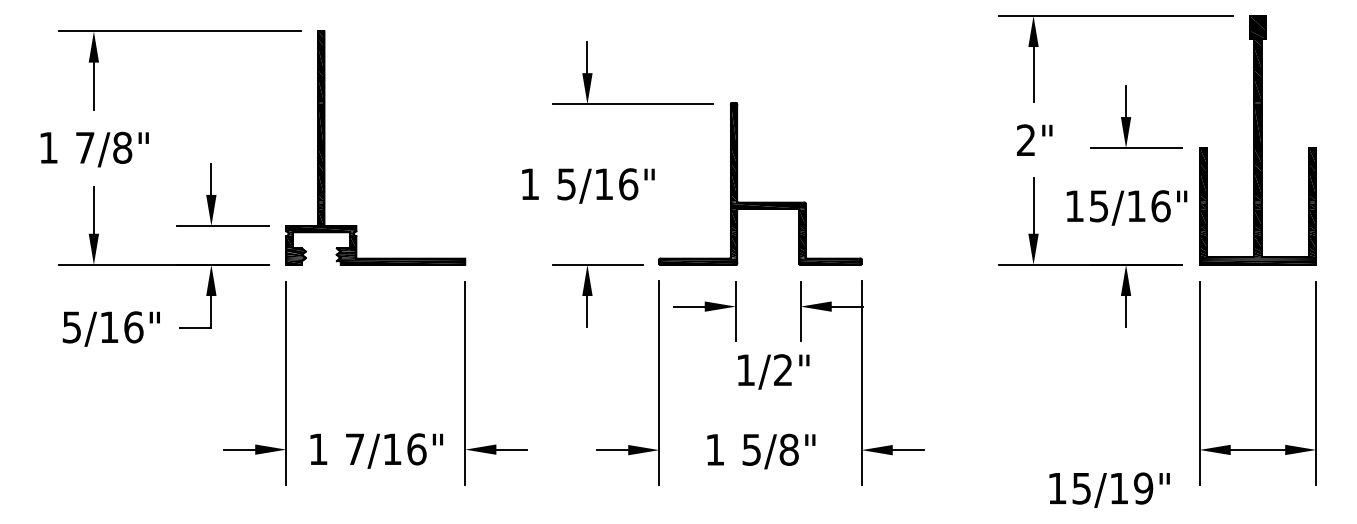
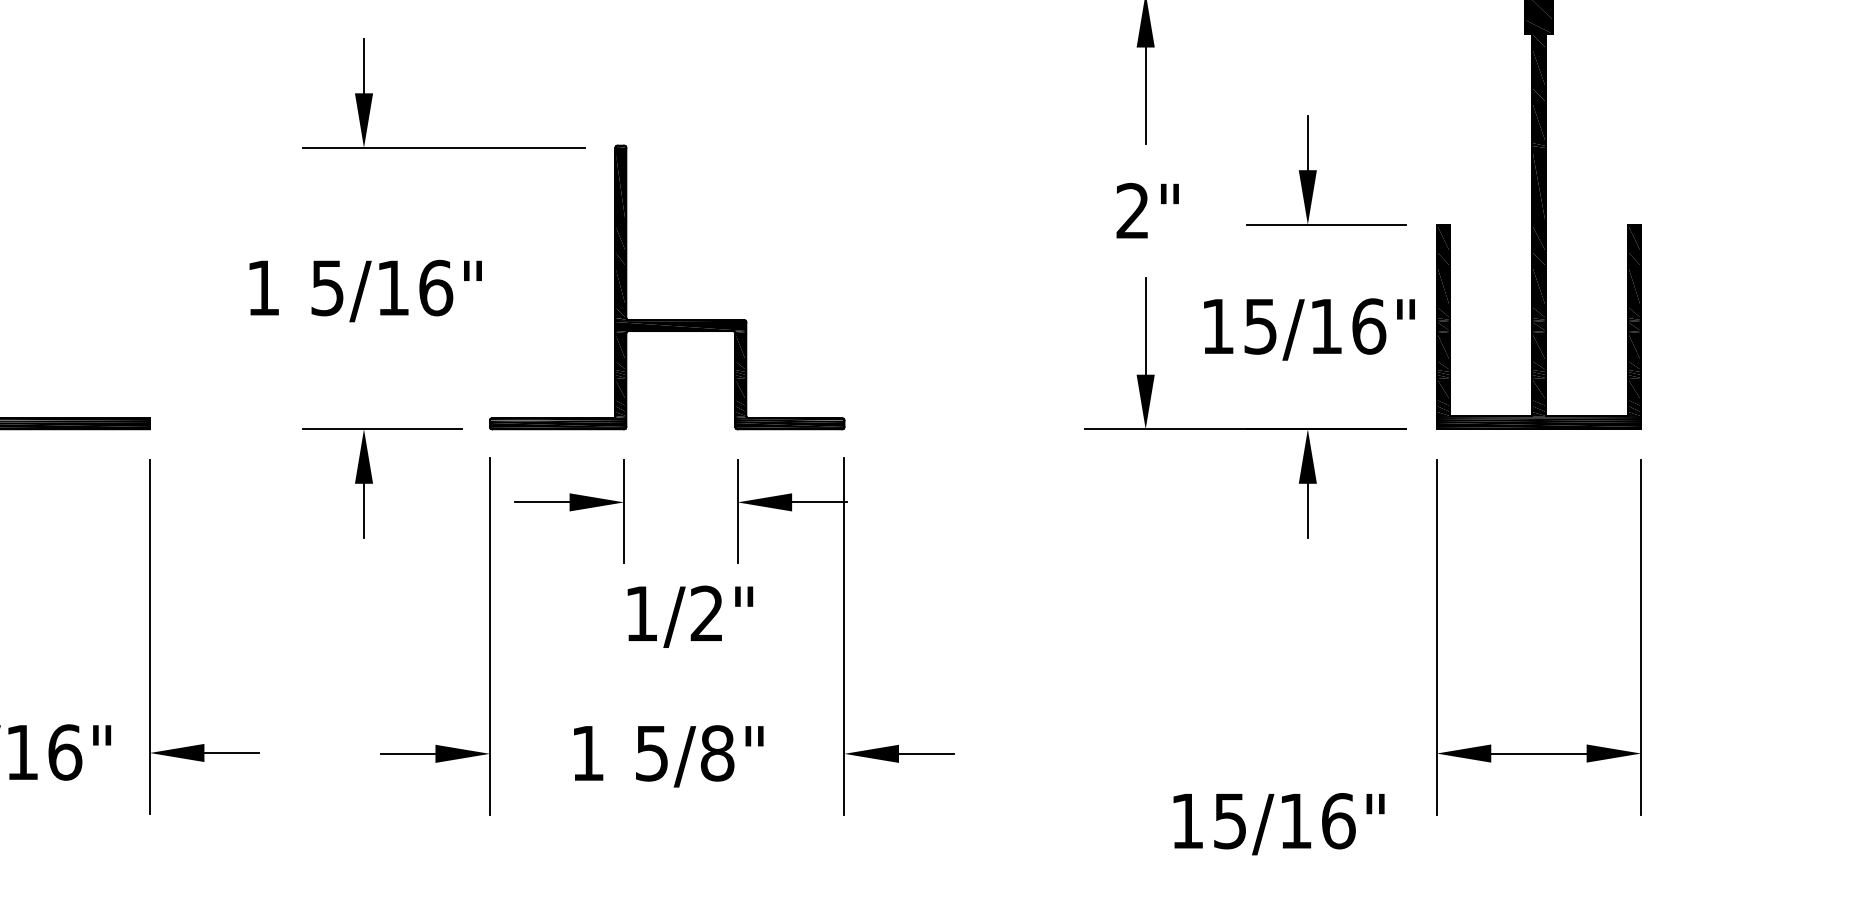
text: (1143, 488) -> (1338, 821), 15/19" -> 15/16"

